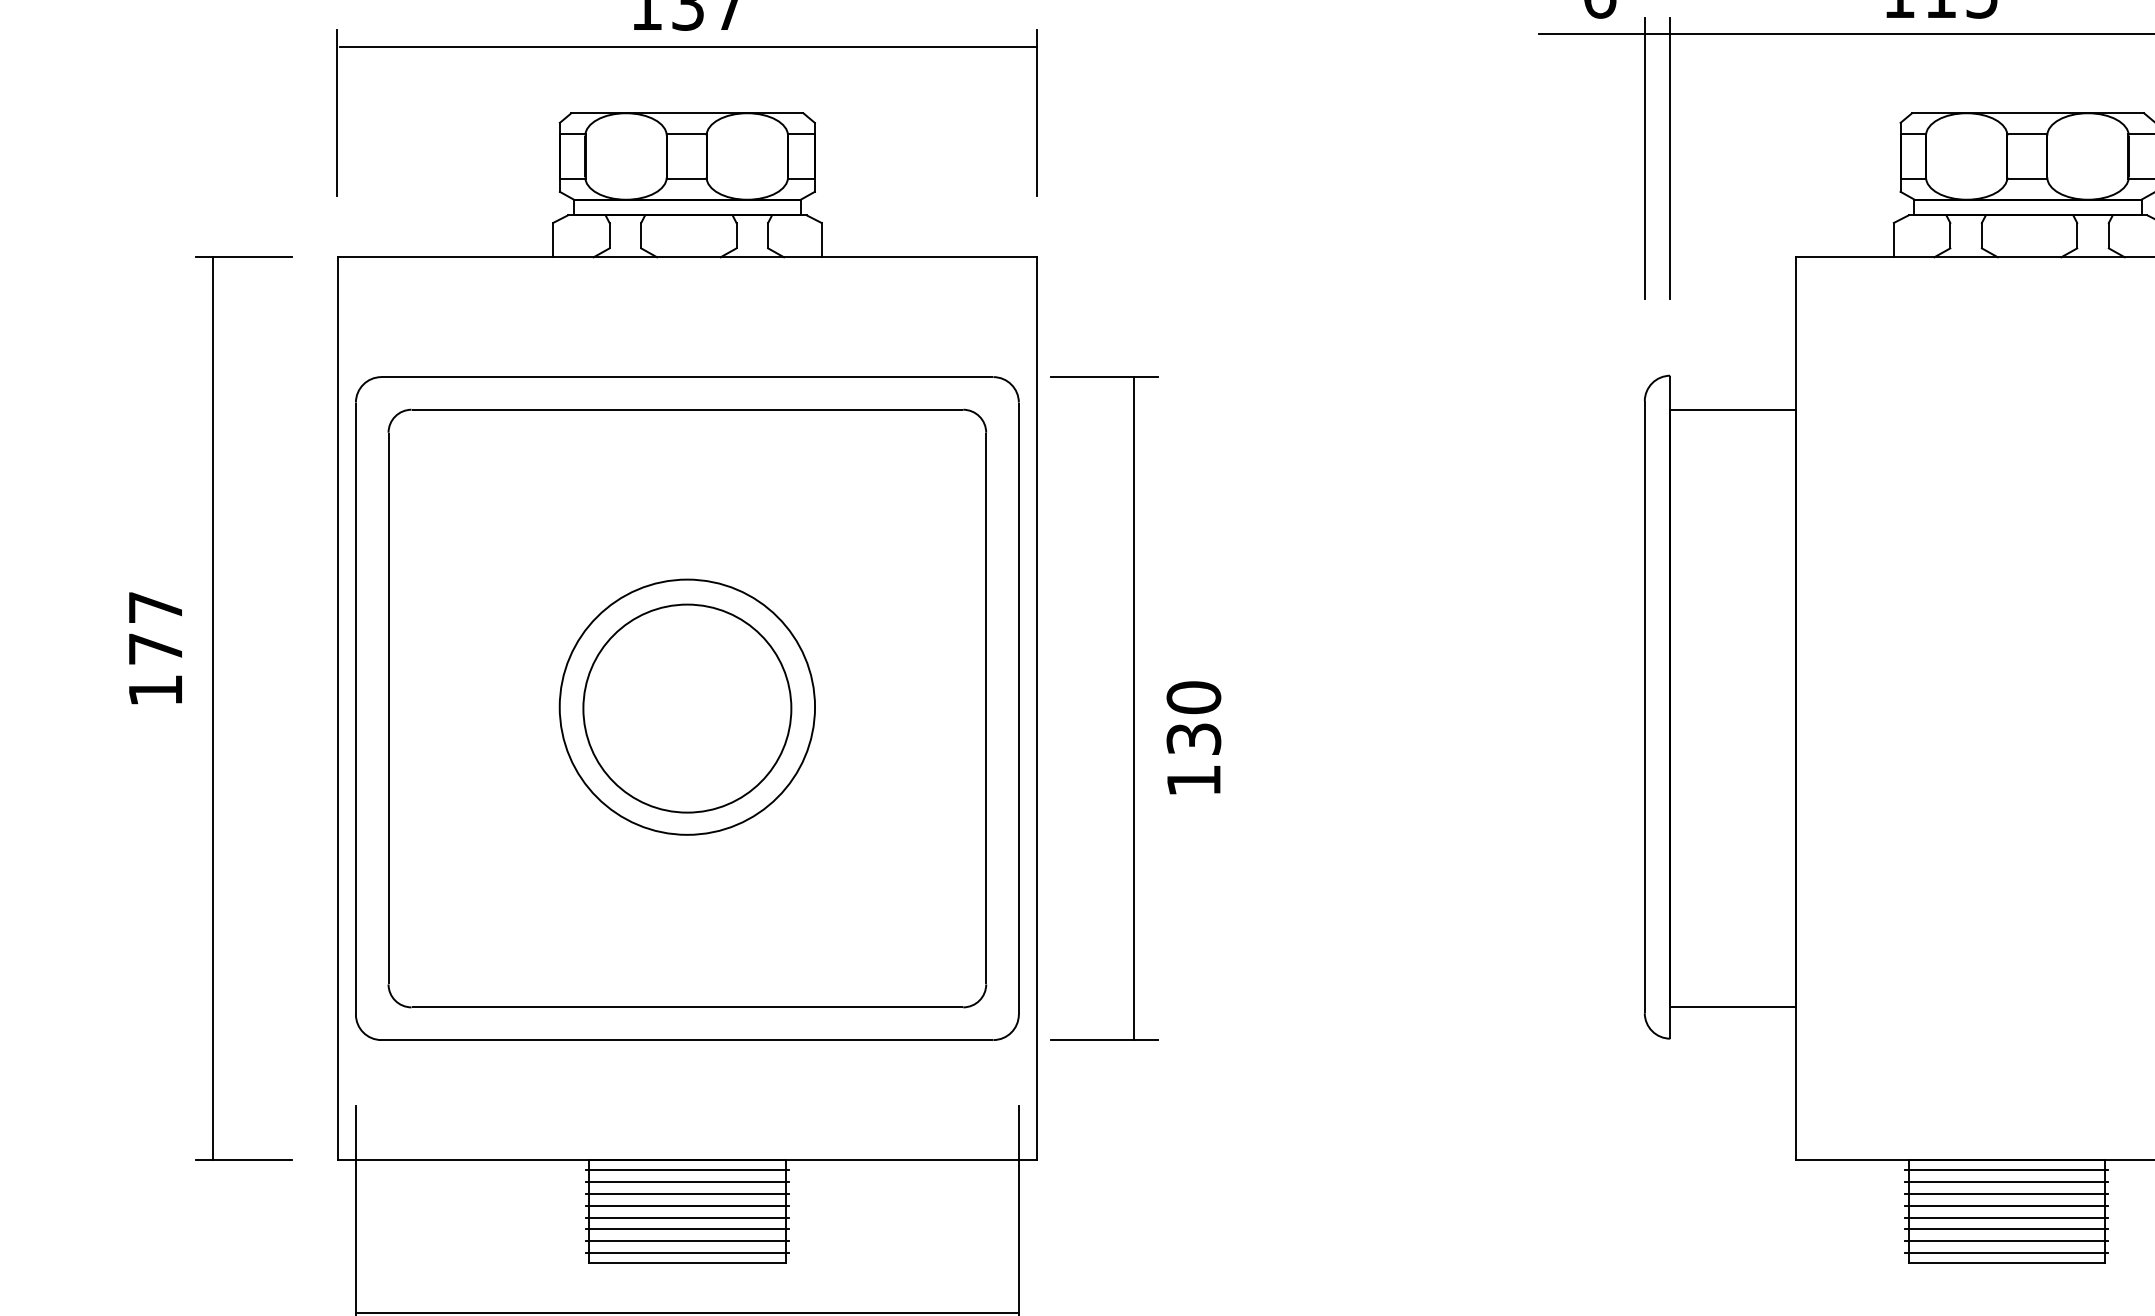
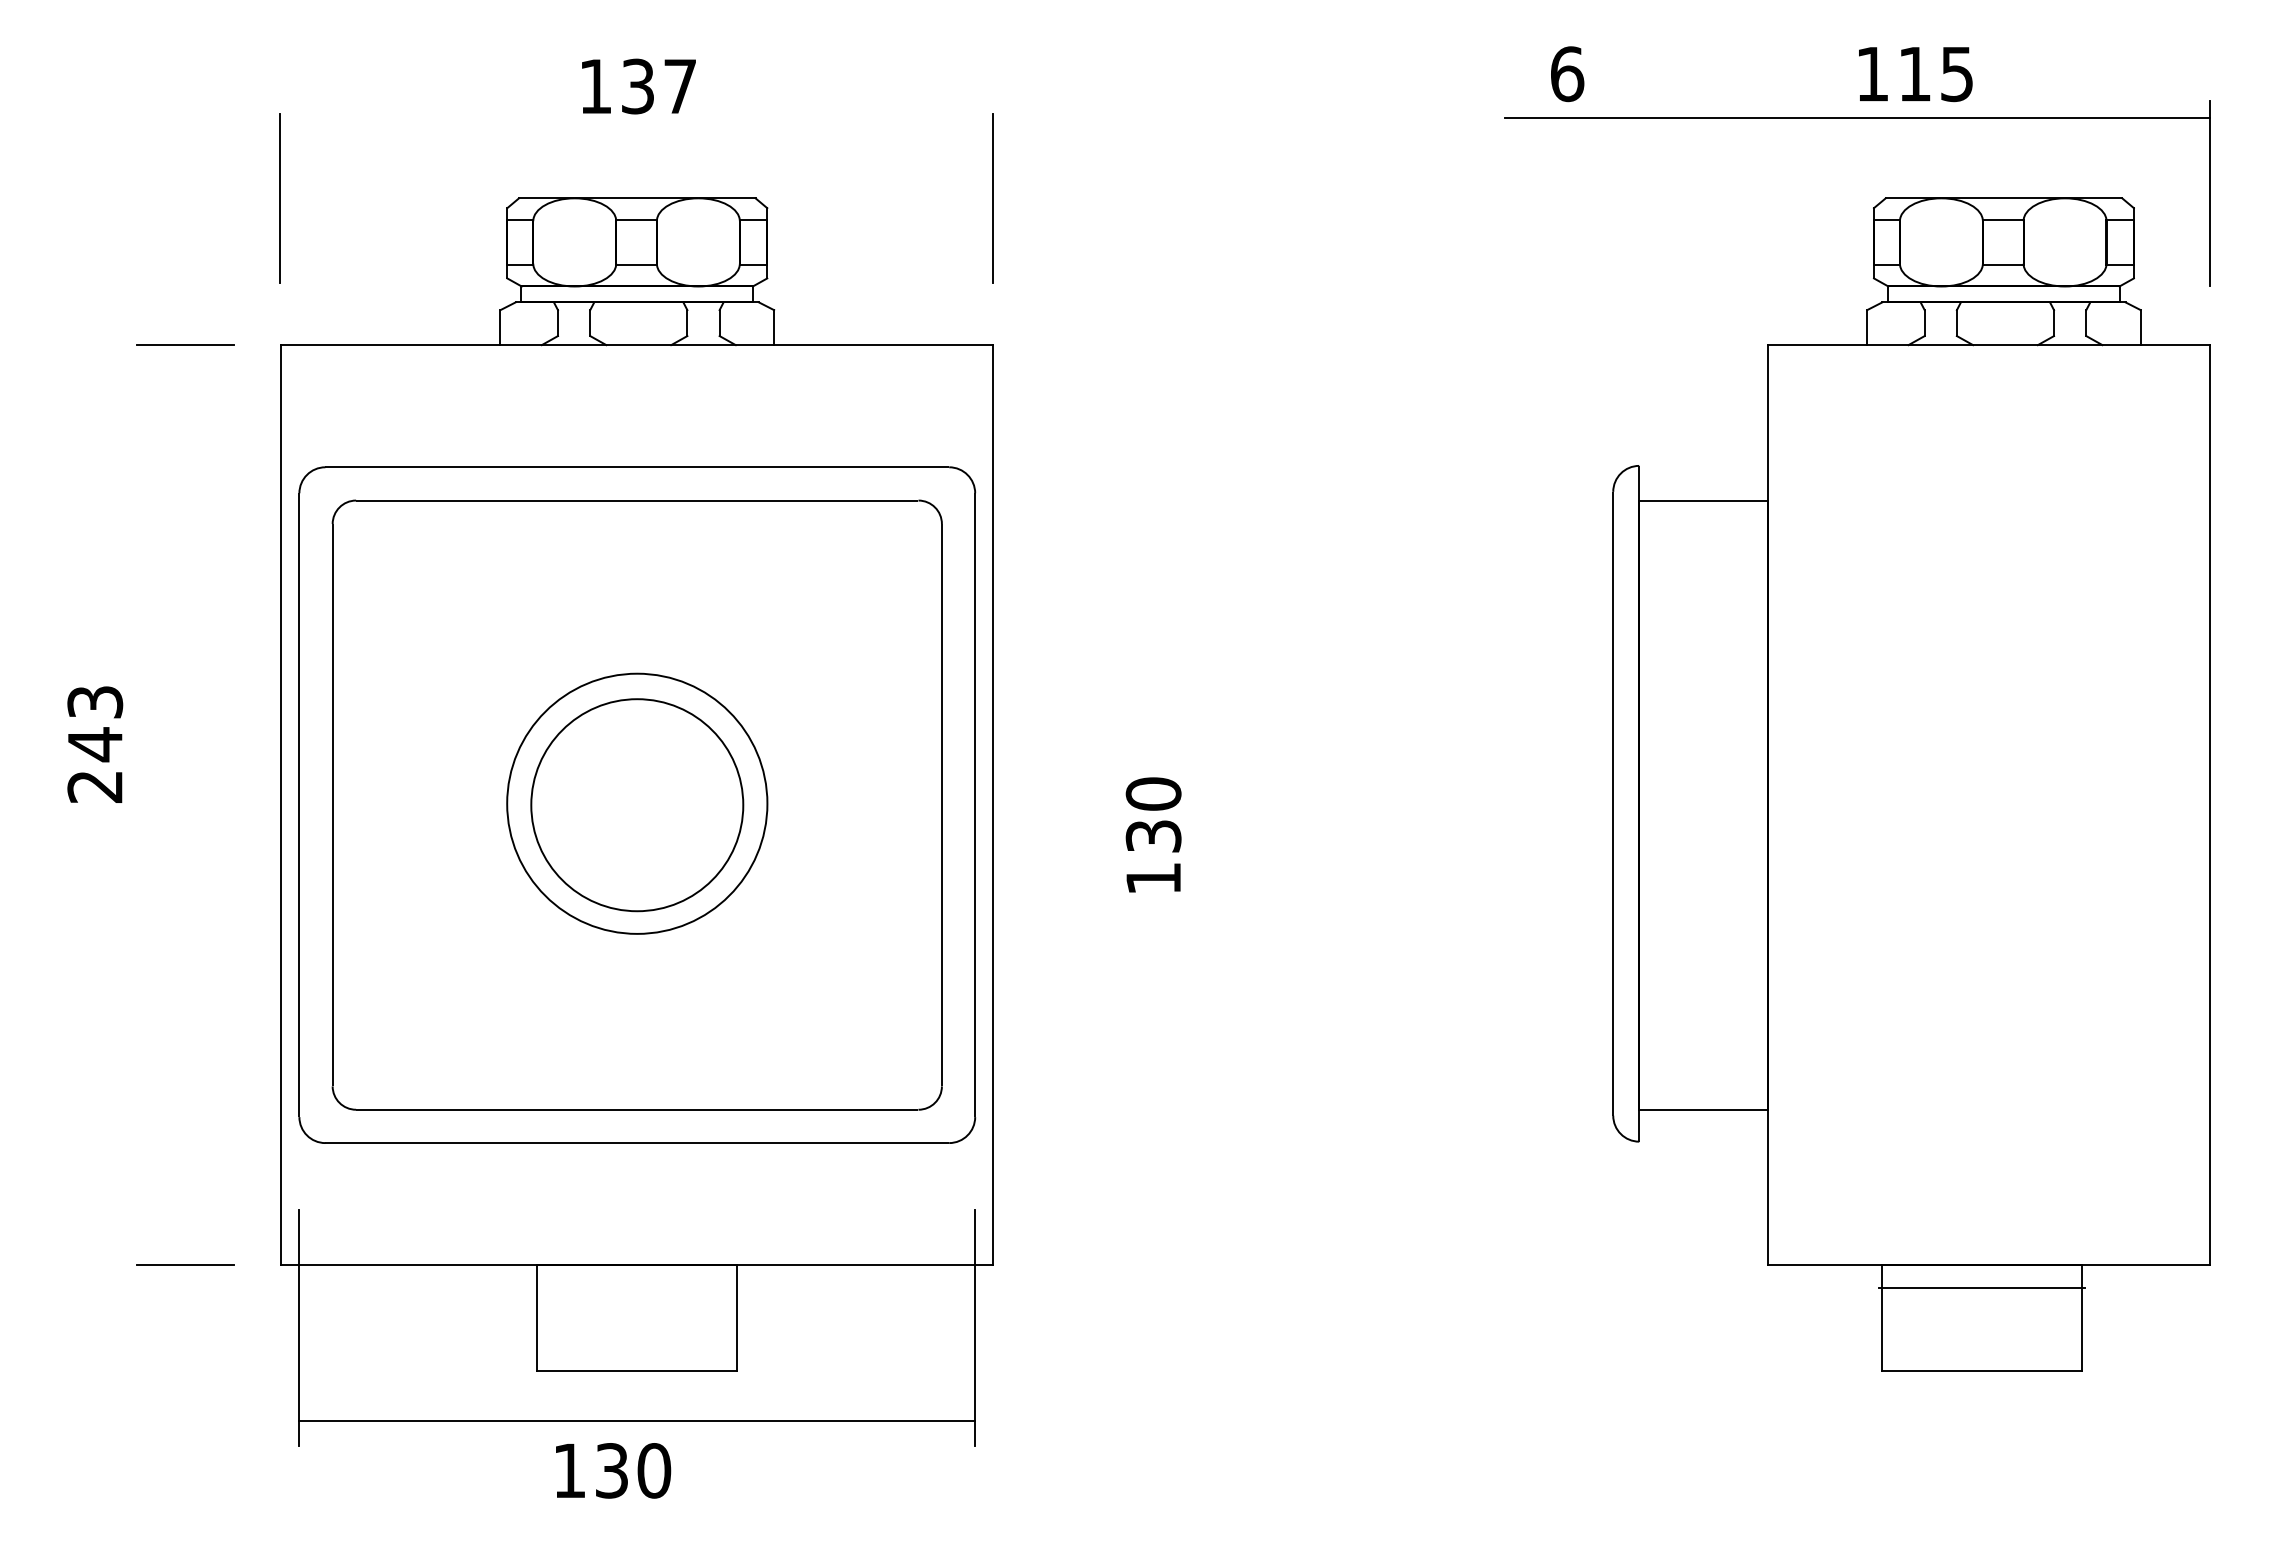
line: (688, 46) -> (638, 130), removed
line: (1645, 158) -> (1613, 244), removed
line: (1670, 158) -> (1639, 244), removed
text: (155, 649) -> (95, 744), 177 -> 243
part: (1132, 707) -> (1091, 804), removed
line: (212, 708) -> (153, 805), removed
line: (687, 1169) -> (637, 1275), removed
line: (2006, 1169) -> (1981, 1275), removed
line: (687, 1181) -> (637, 1287), removed
line: (687, 1193) -> (637, 1299), removed
line: (2006, 1193) -> (1981, 1299), removed
line: (687, 1205) -> (637, 1311), removed
line: (2006, 1205) -> (1981, 1311), removed
line: (687, 1217) -> (637, 1323), removed
line: (2006, 1217) -> (1981, 1323), removed
line: (687, 1229) -> (637, 1336), removed
line: (2006, 1229) -> (1981, 1336), removed
line: (687, 1241) -> (637, 1348), removed
line: (2006, 1241) -> (1981, 1348), removed
line: (687, 1253) -> (637, 1360), removed
line: (2006, 1253) -> (1981, 1360), removed

